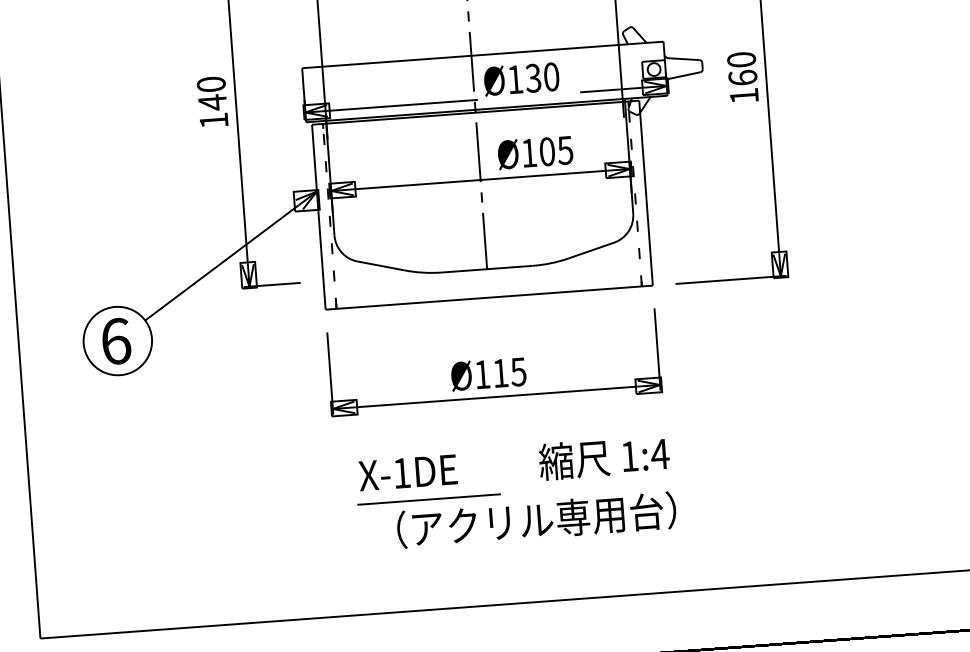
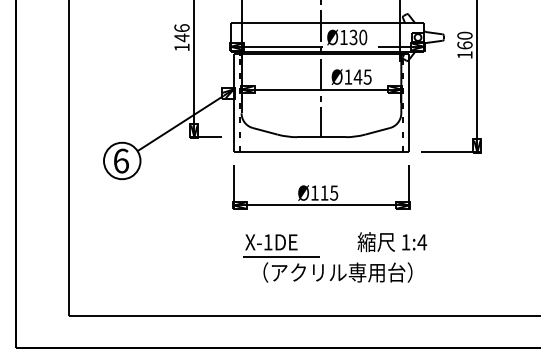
text: (210, 85) -> (181, 28), 140 -> 146
text: (546, 150) -> (357, 76), Ø105 -> Ø145
text: (604, 458) -> (392, 242), moved

